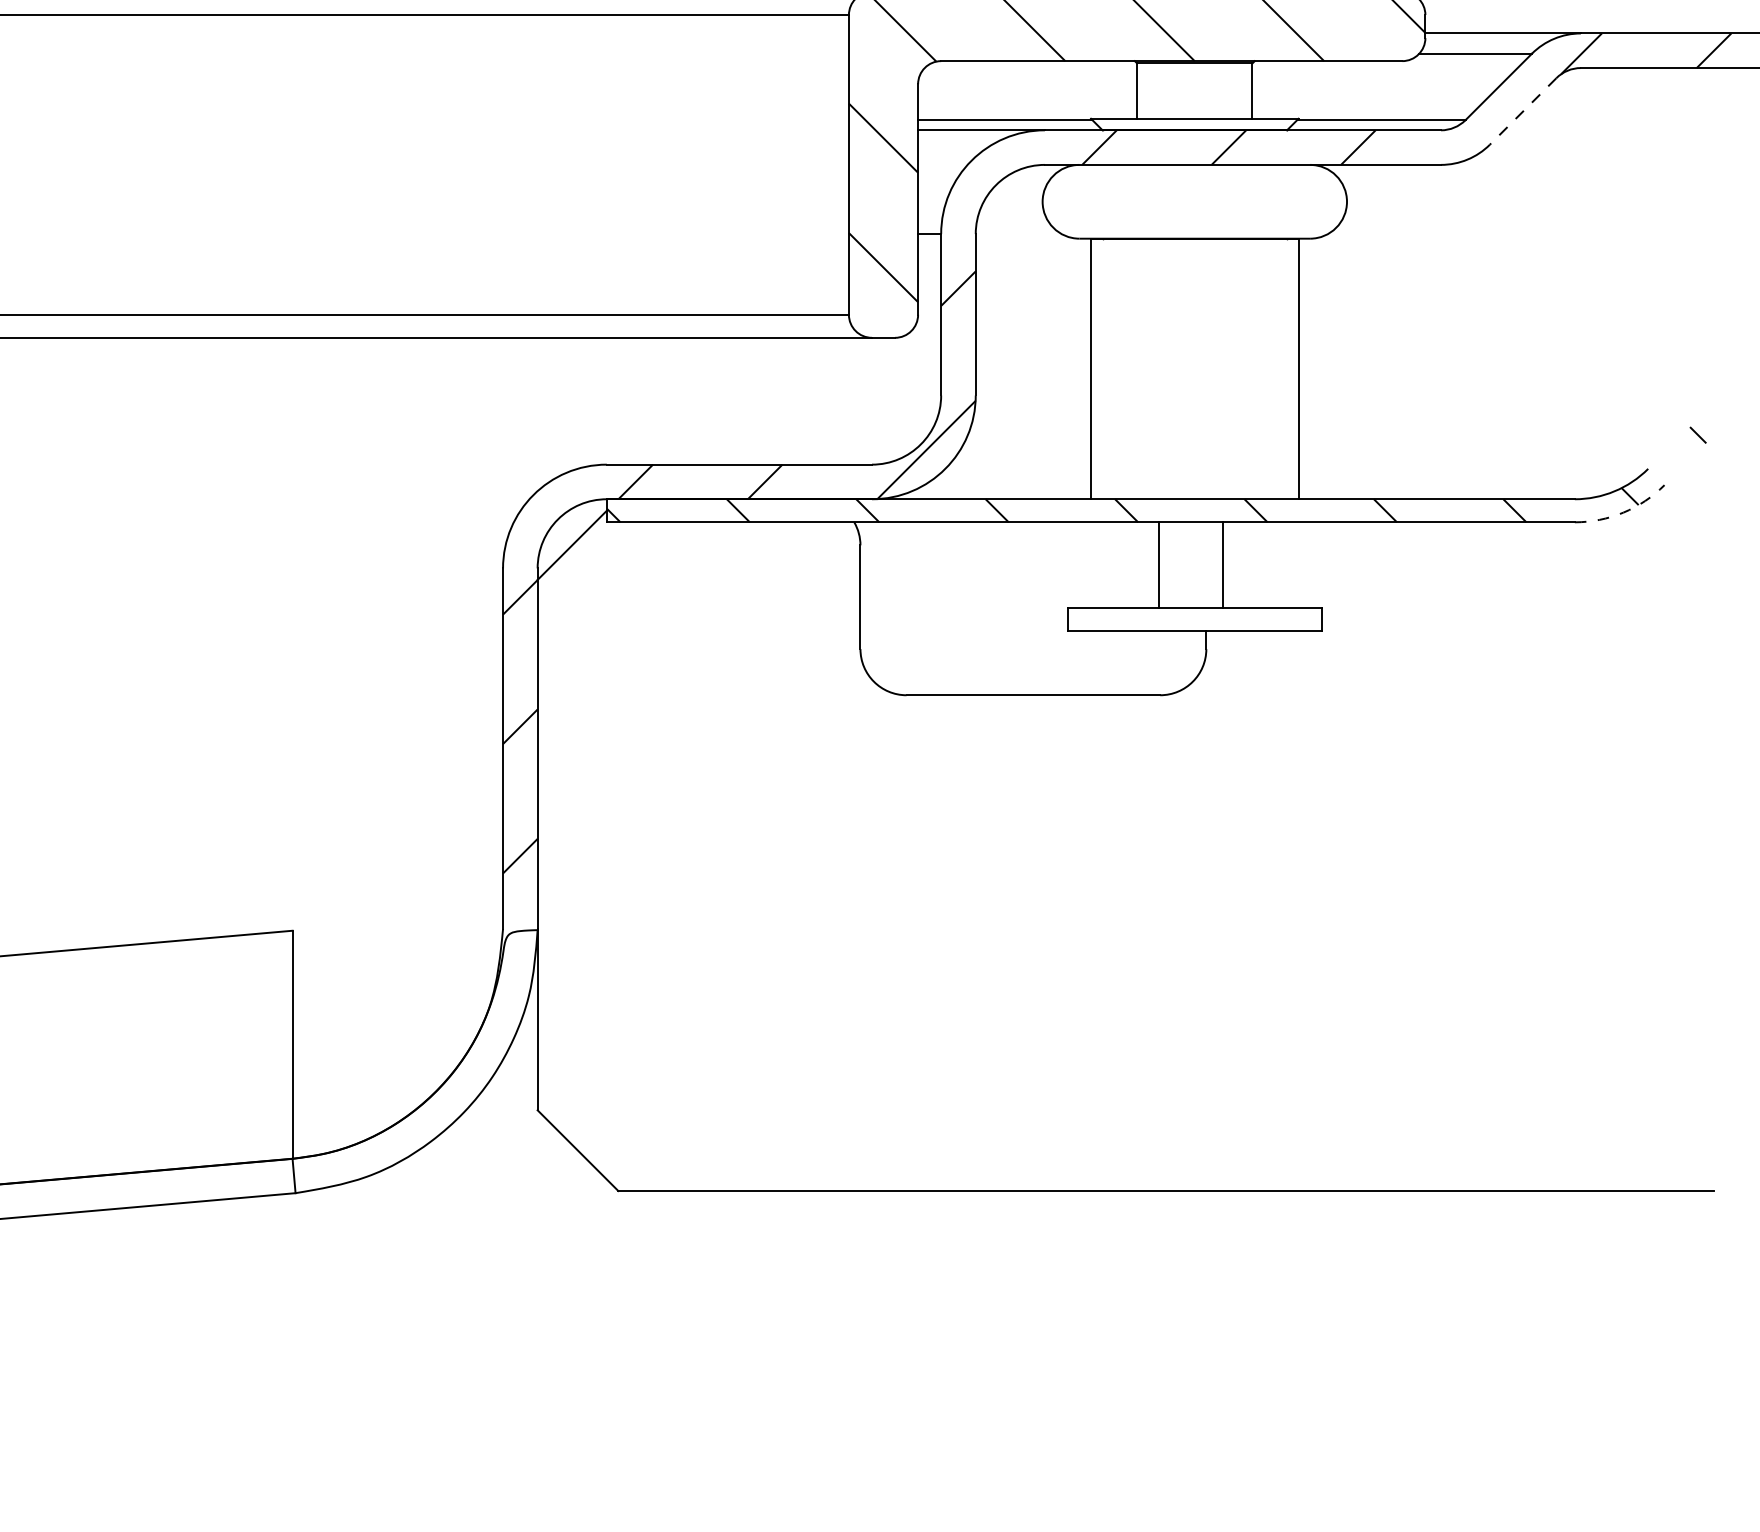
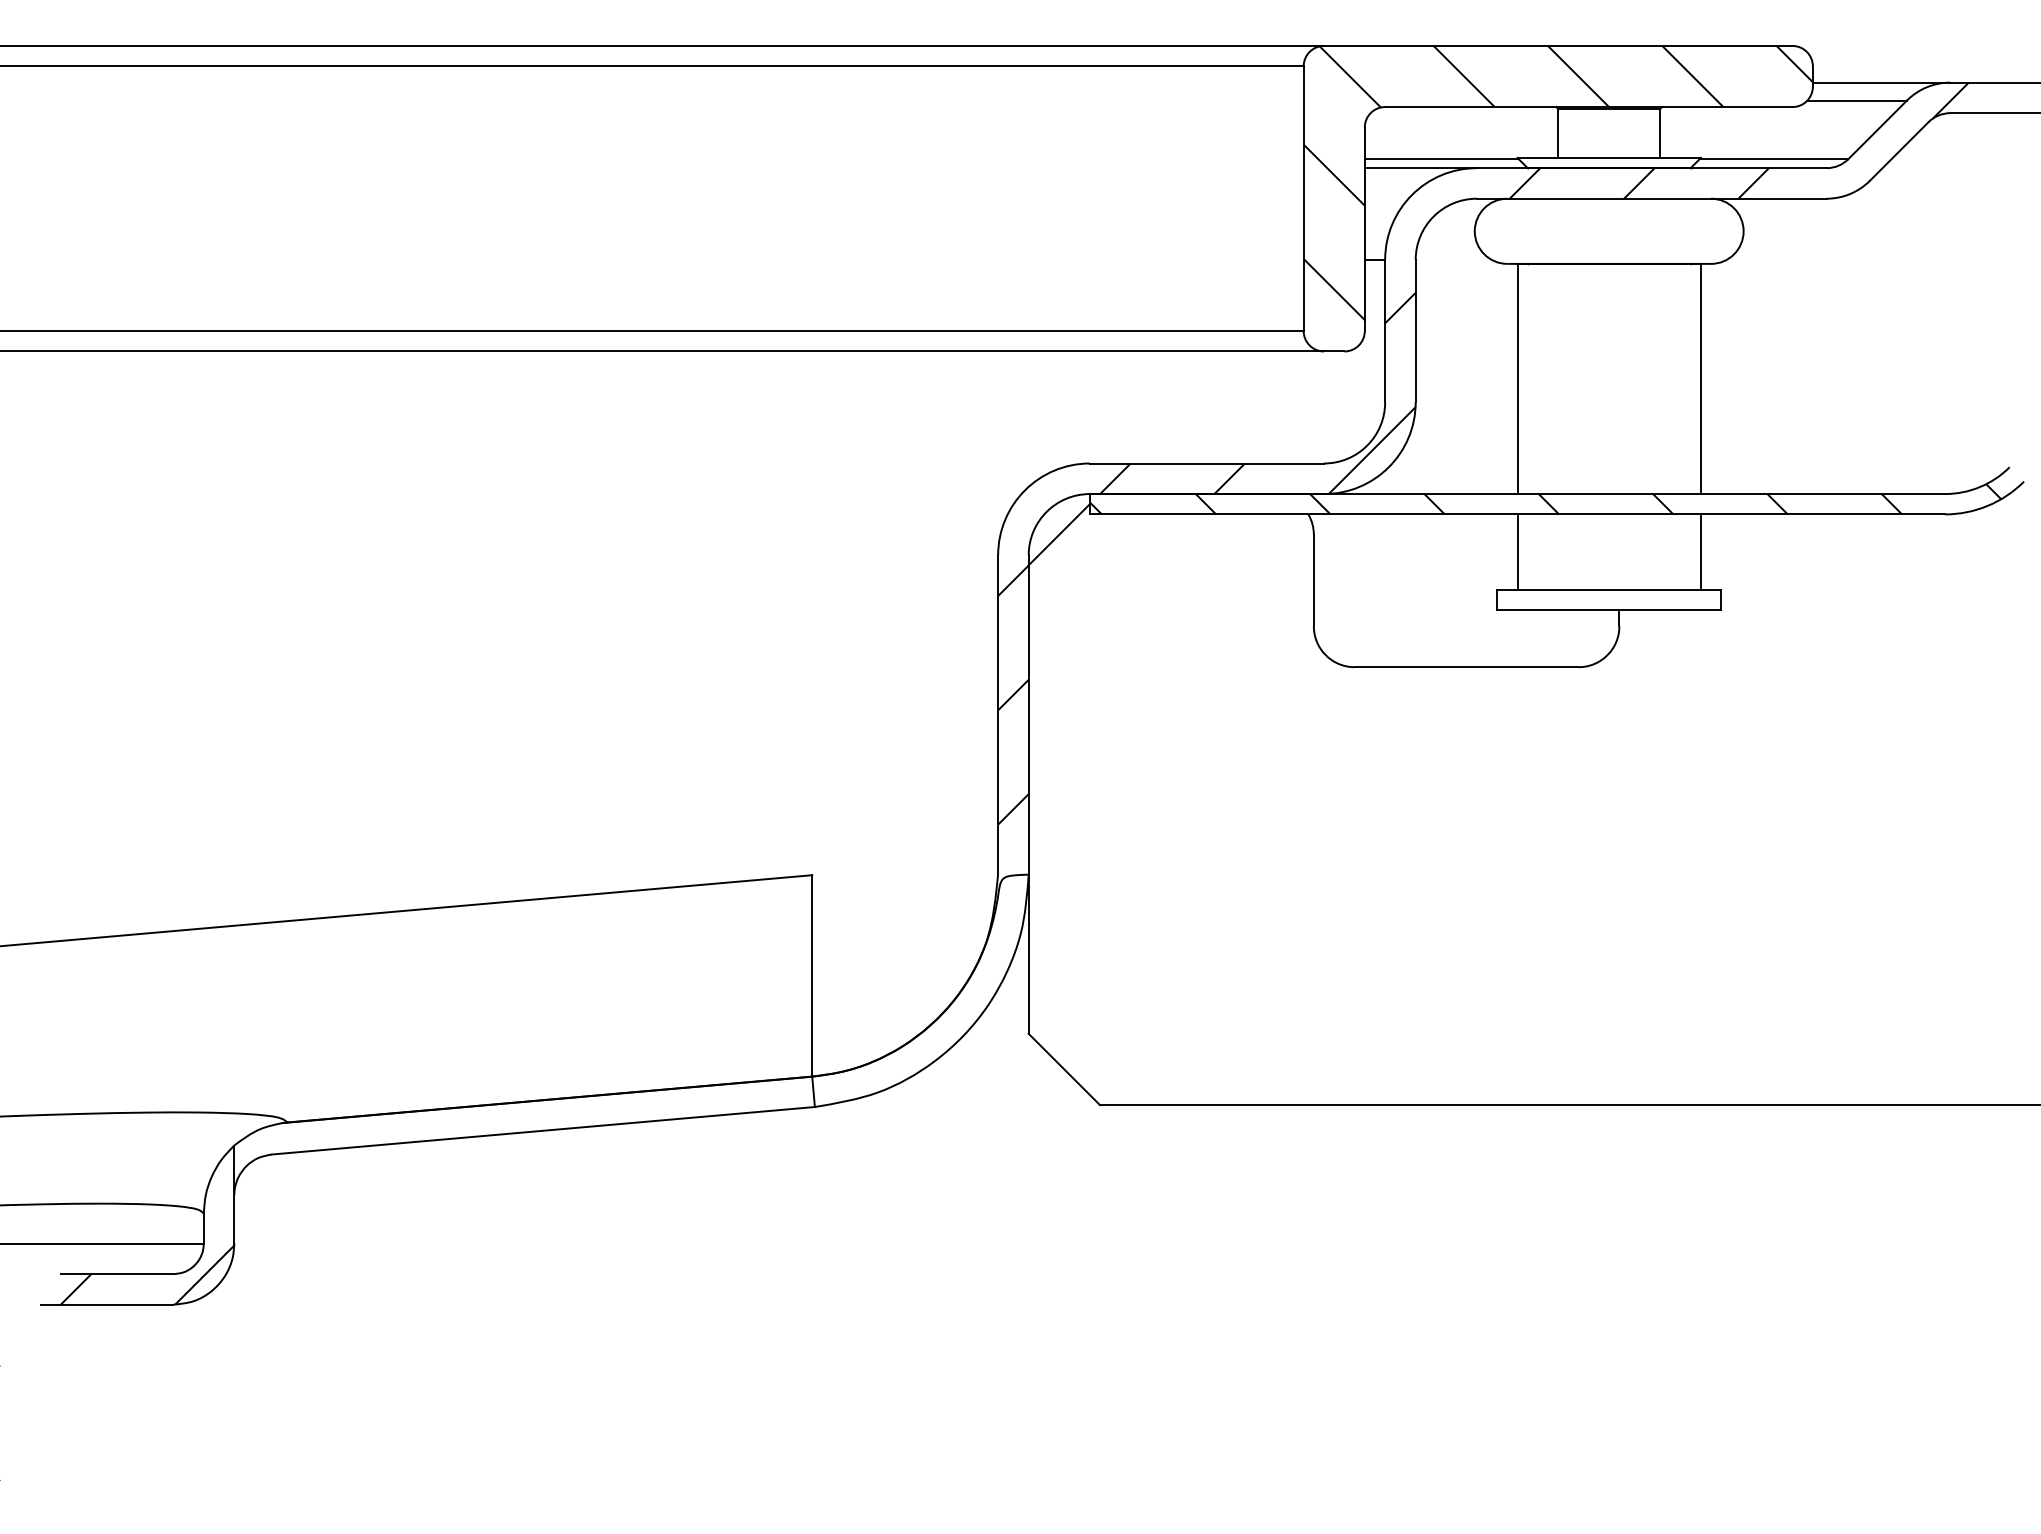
line: (1523, 111) -> (1899, 151), dashed -> solid
arc: (1623, 512) -> (1987, 505), dashed -> solid
line: (1158, 564) -> (1517, 551), moved
line: (1222, 564) -> (1700, 551), moved

